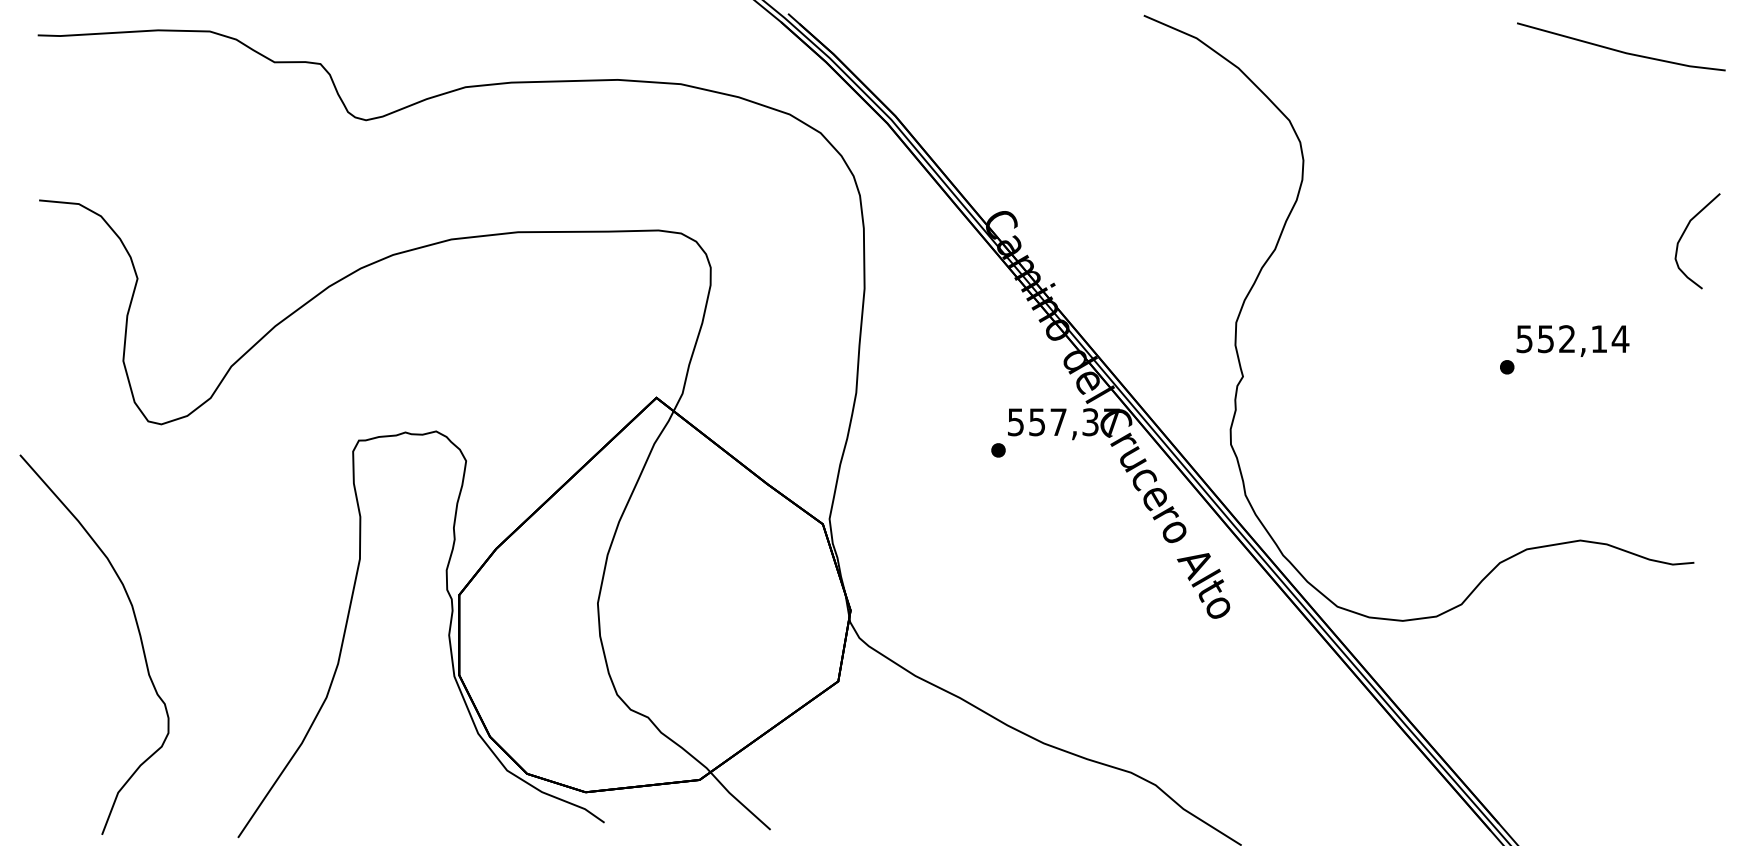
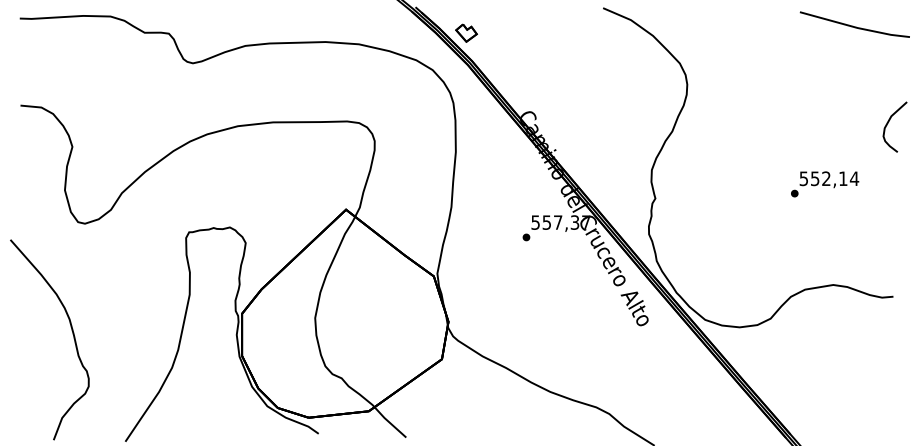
part: (884, 61) -> (466, 32), added

